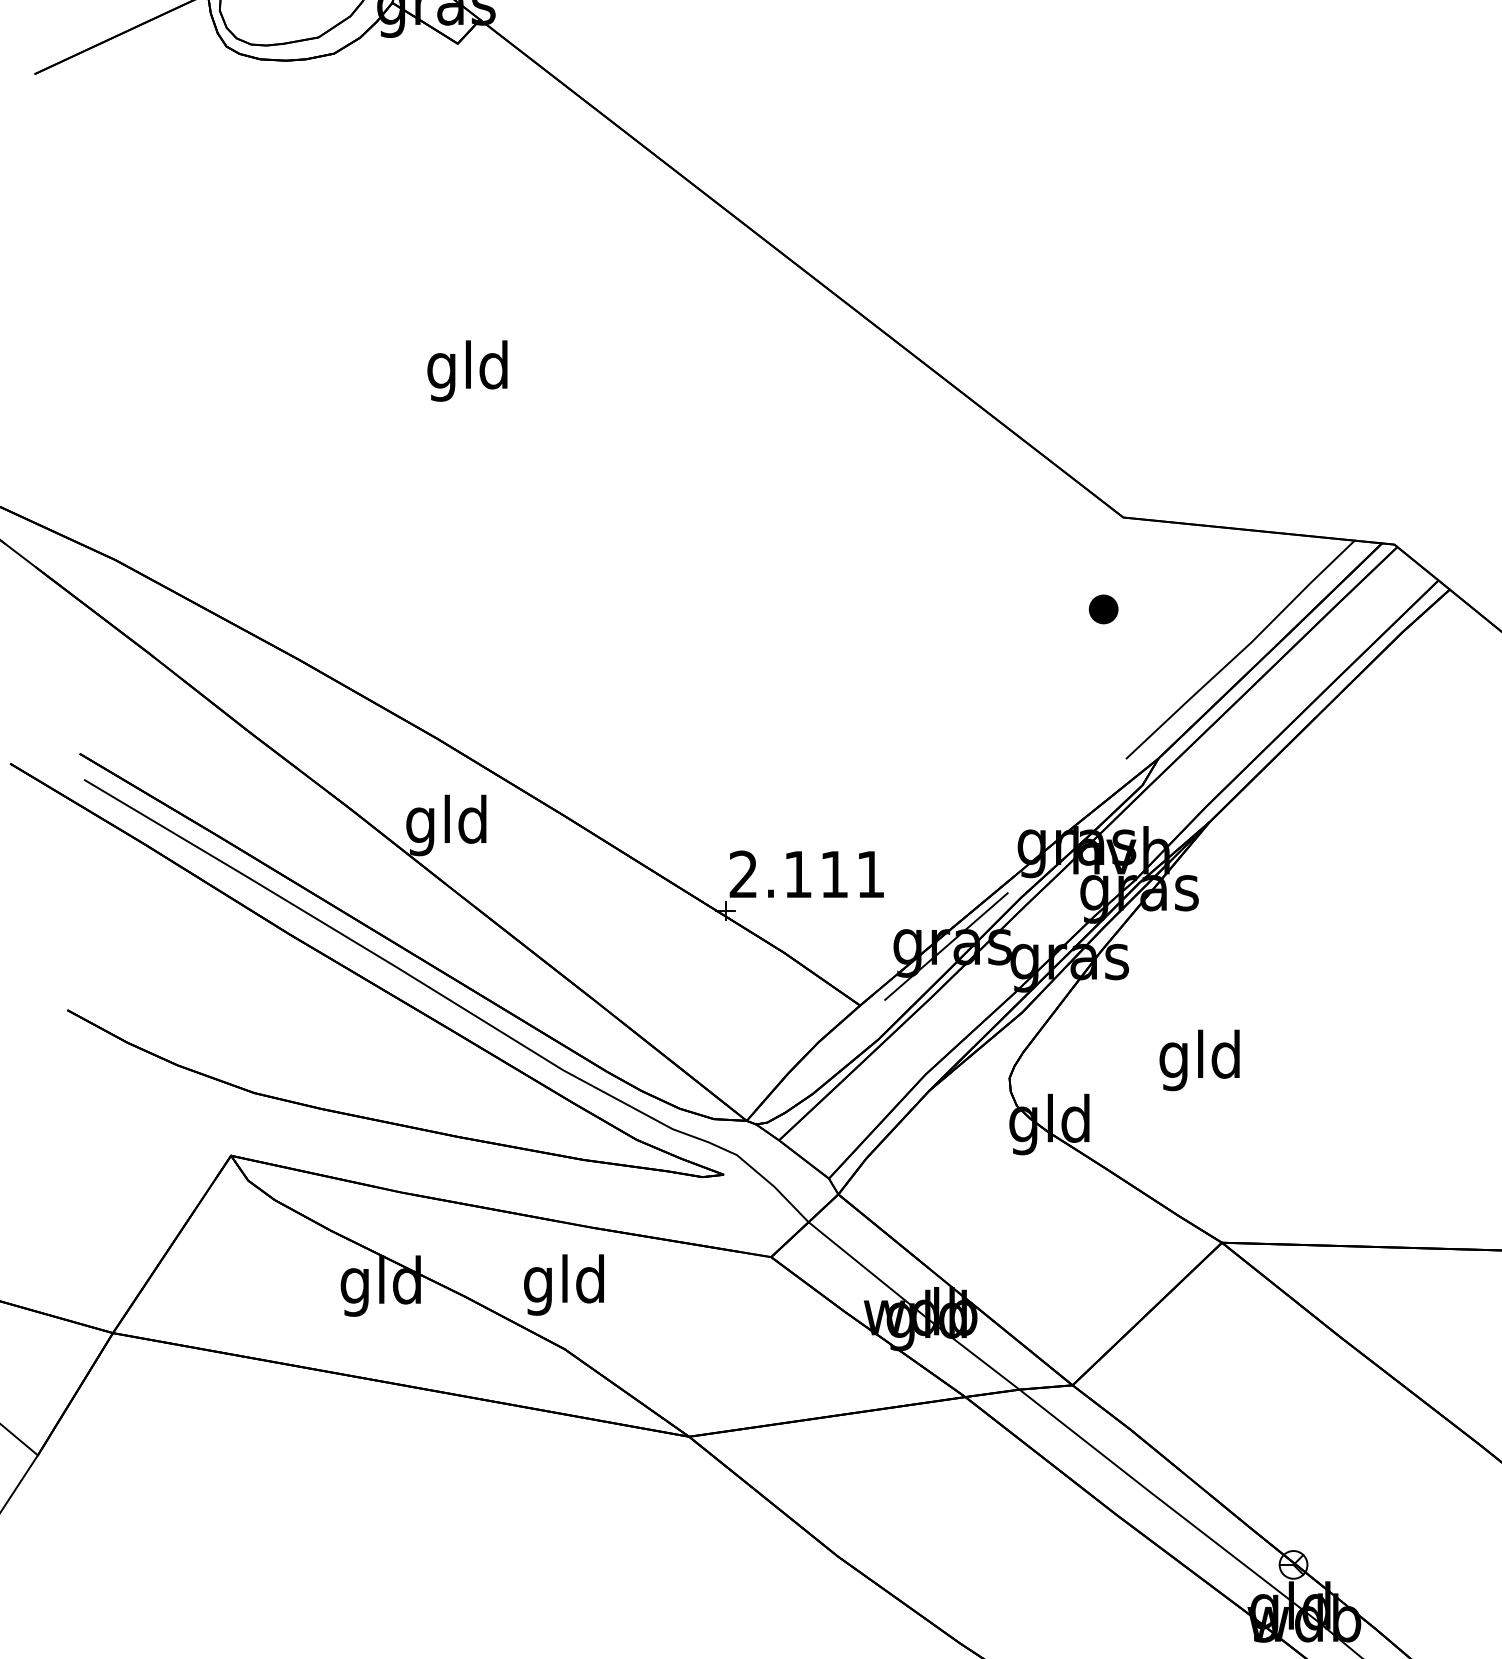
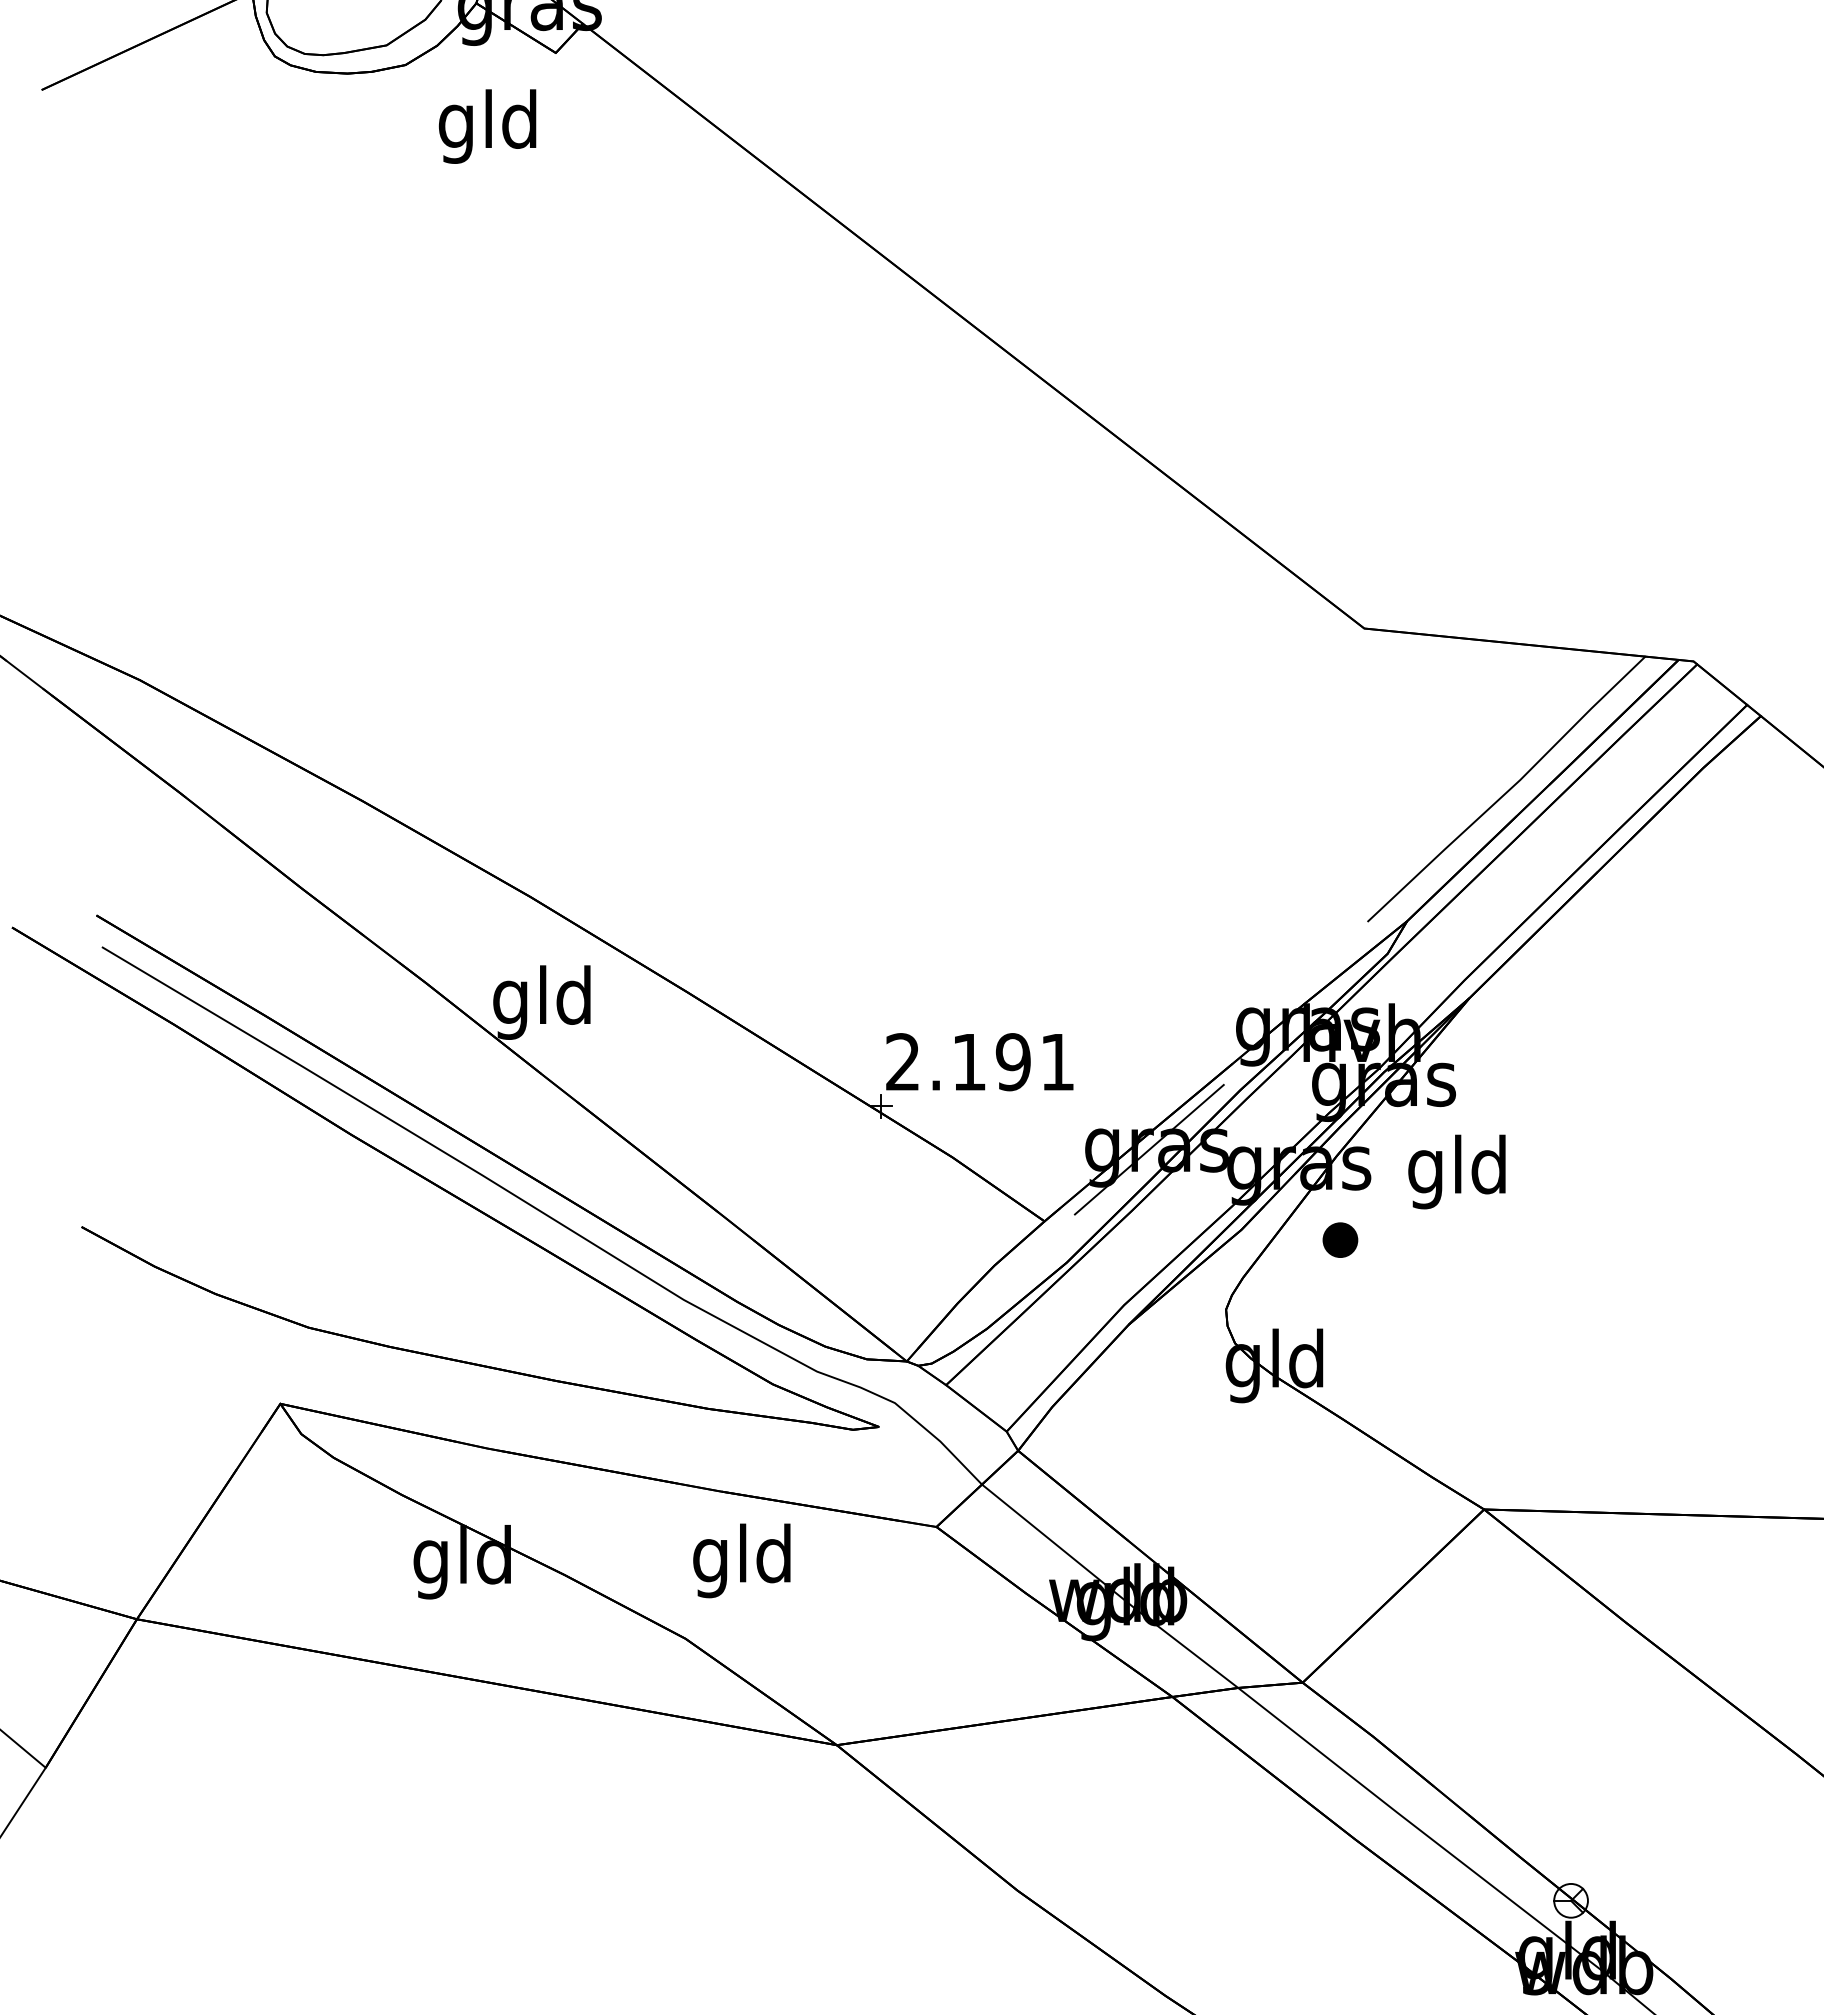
text: (467, 370) -> (487, 126), moved
part: (1103, 608) -> (1340, 1239), moved
text: (833, 874) -> (1012, 1062), 2.111 -> 2.191
text: (1199, 1059) -> (1456, 1171), moved
text: (563, 1284) -> (741, 1560), moved

